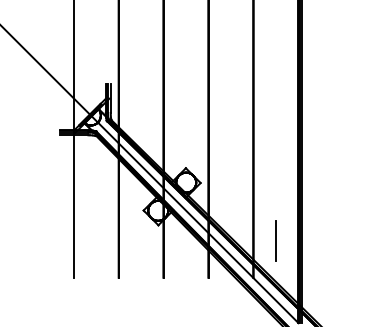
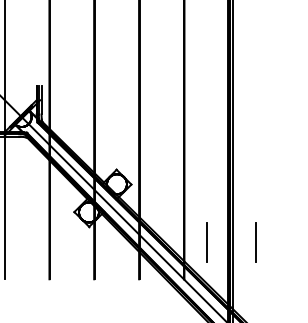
line: (324, 240) -> (255, 242), added

